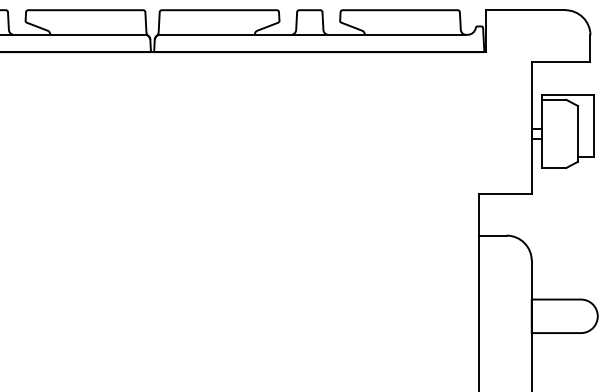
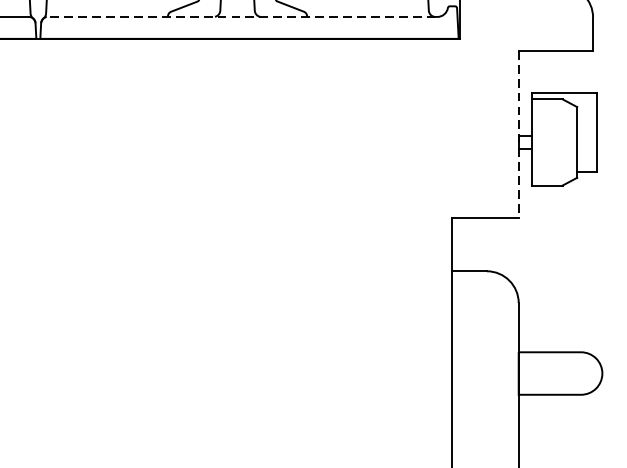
line: (312, 34) -> (240, 16), solid -> dashed
line: (531, 128) -> (518, 135), solid -> dashed

